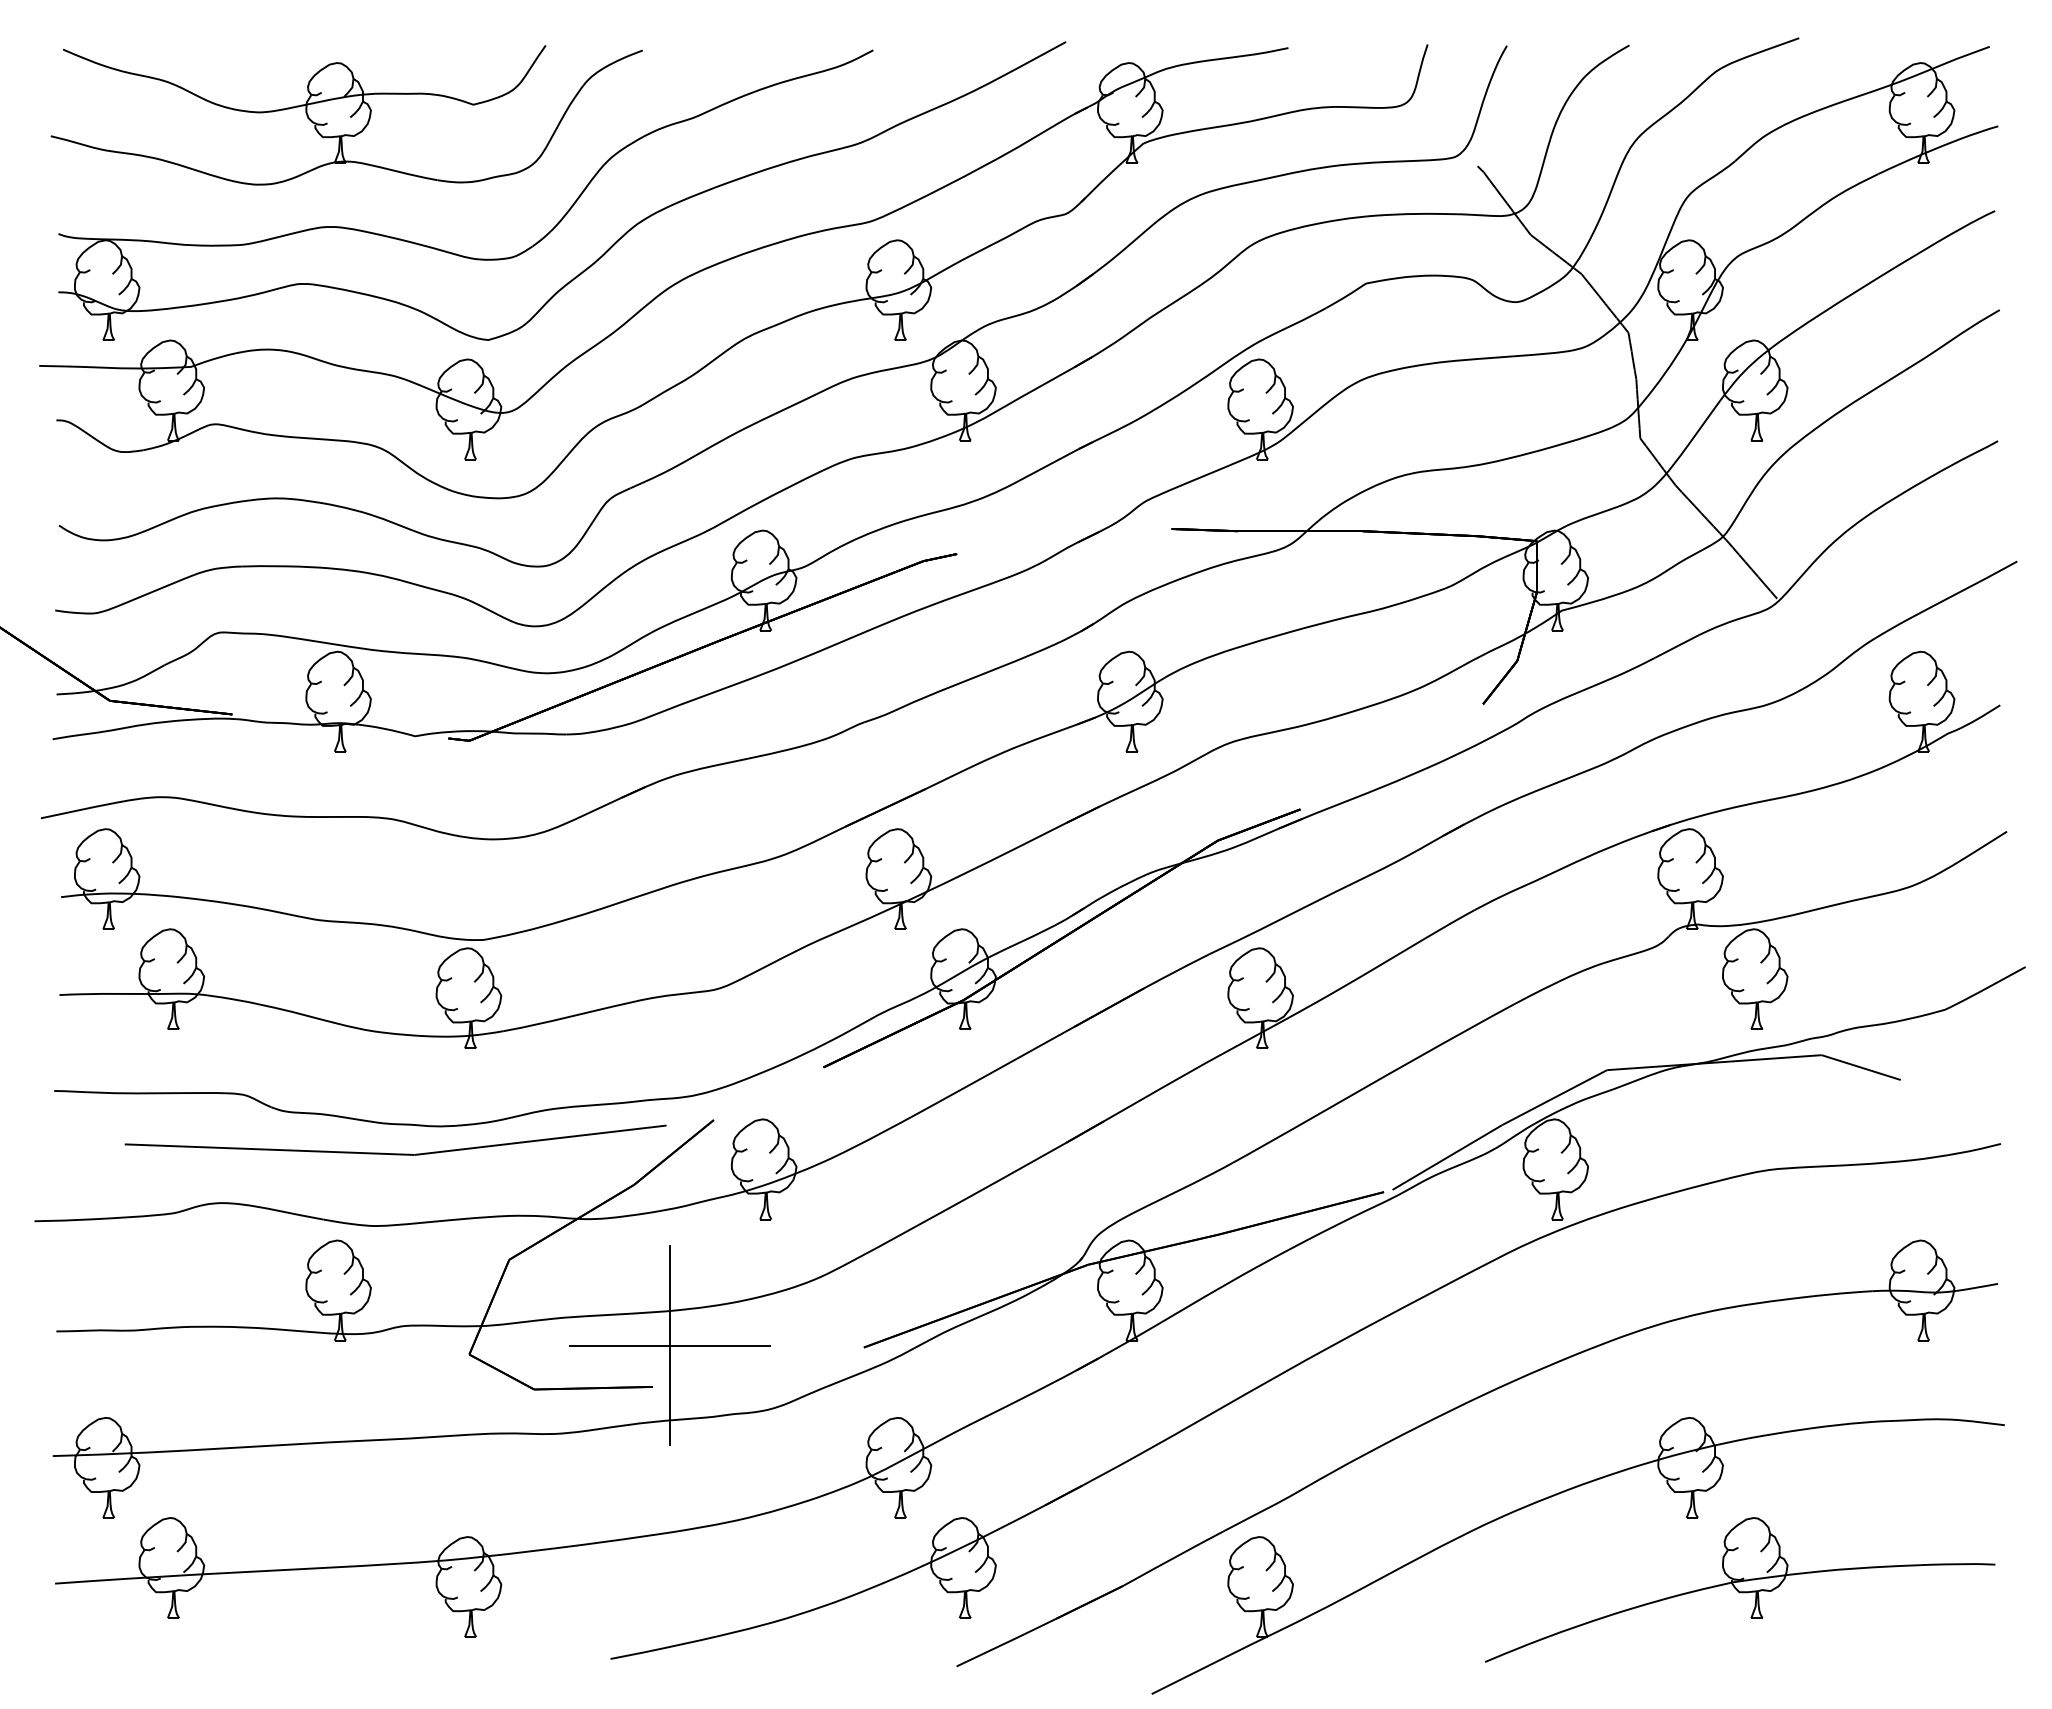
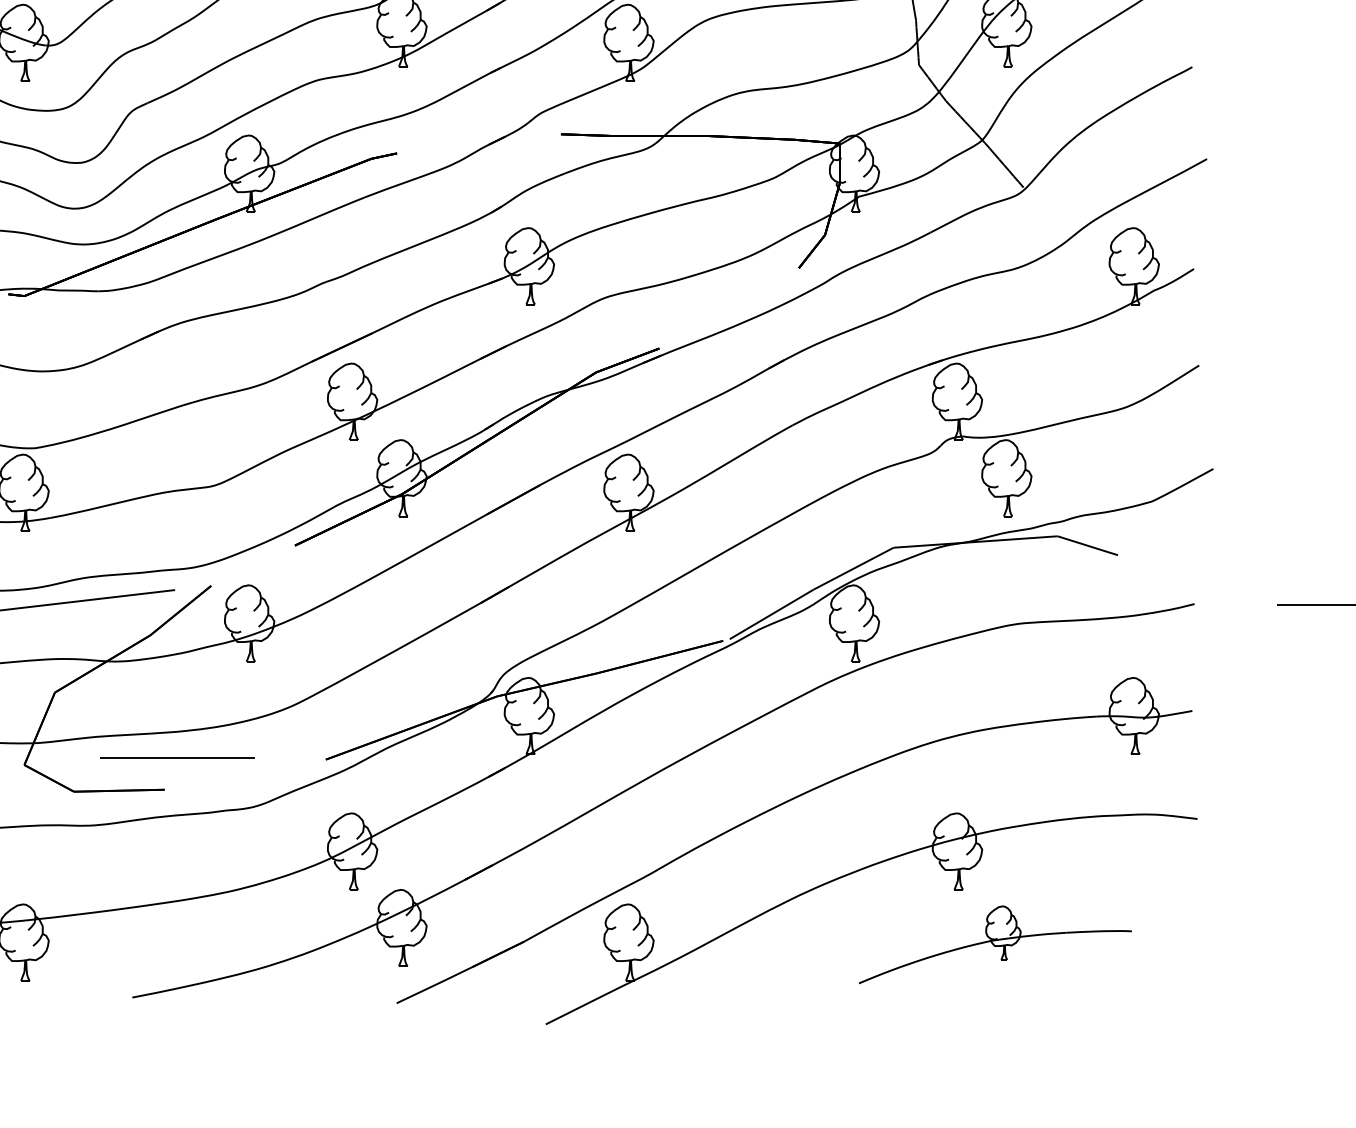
line: (669, 1345) -> (177, 758), removed
part: (1740, 1589) -> (995, 944), size x0.7

